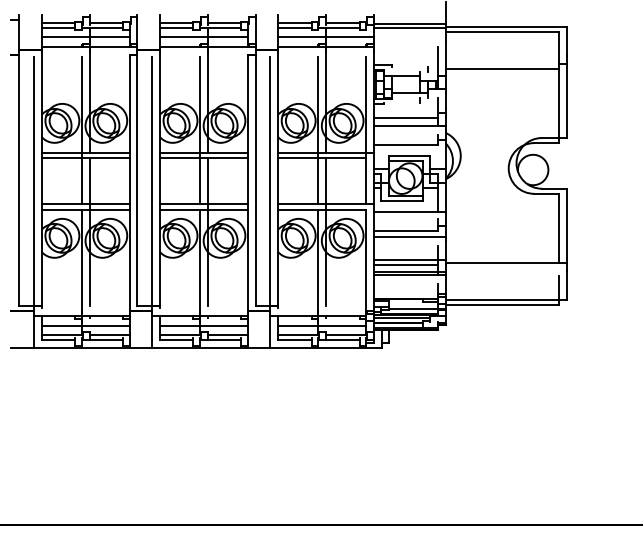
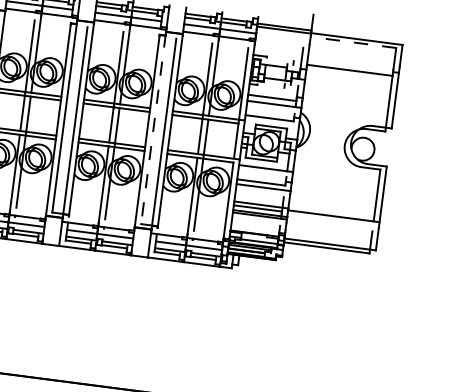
line: (502, 32) -> (353, 42), solid -> dashed
line: (255, 178) -> (153, 128), solid -> dashed

